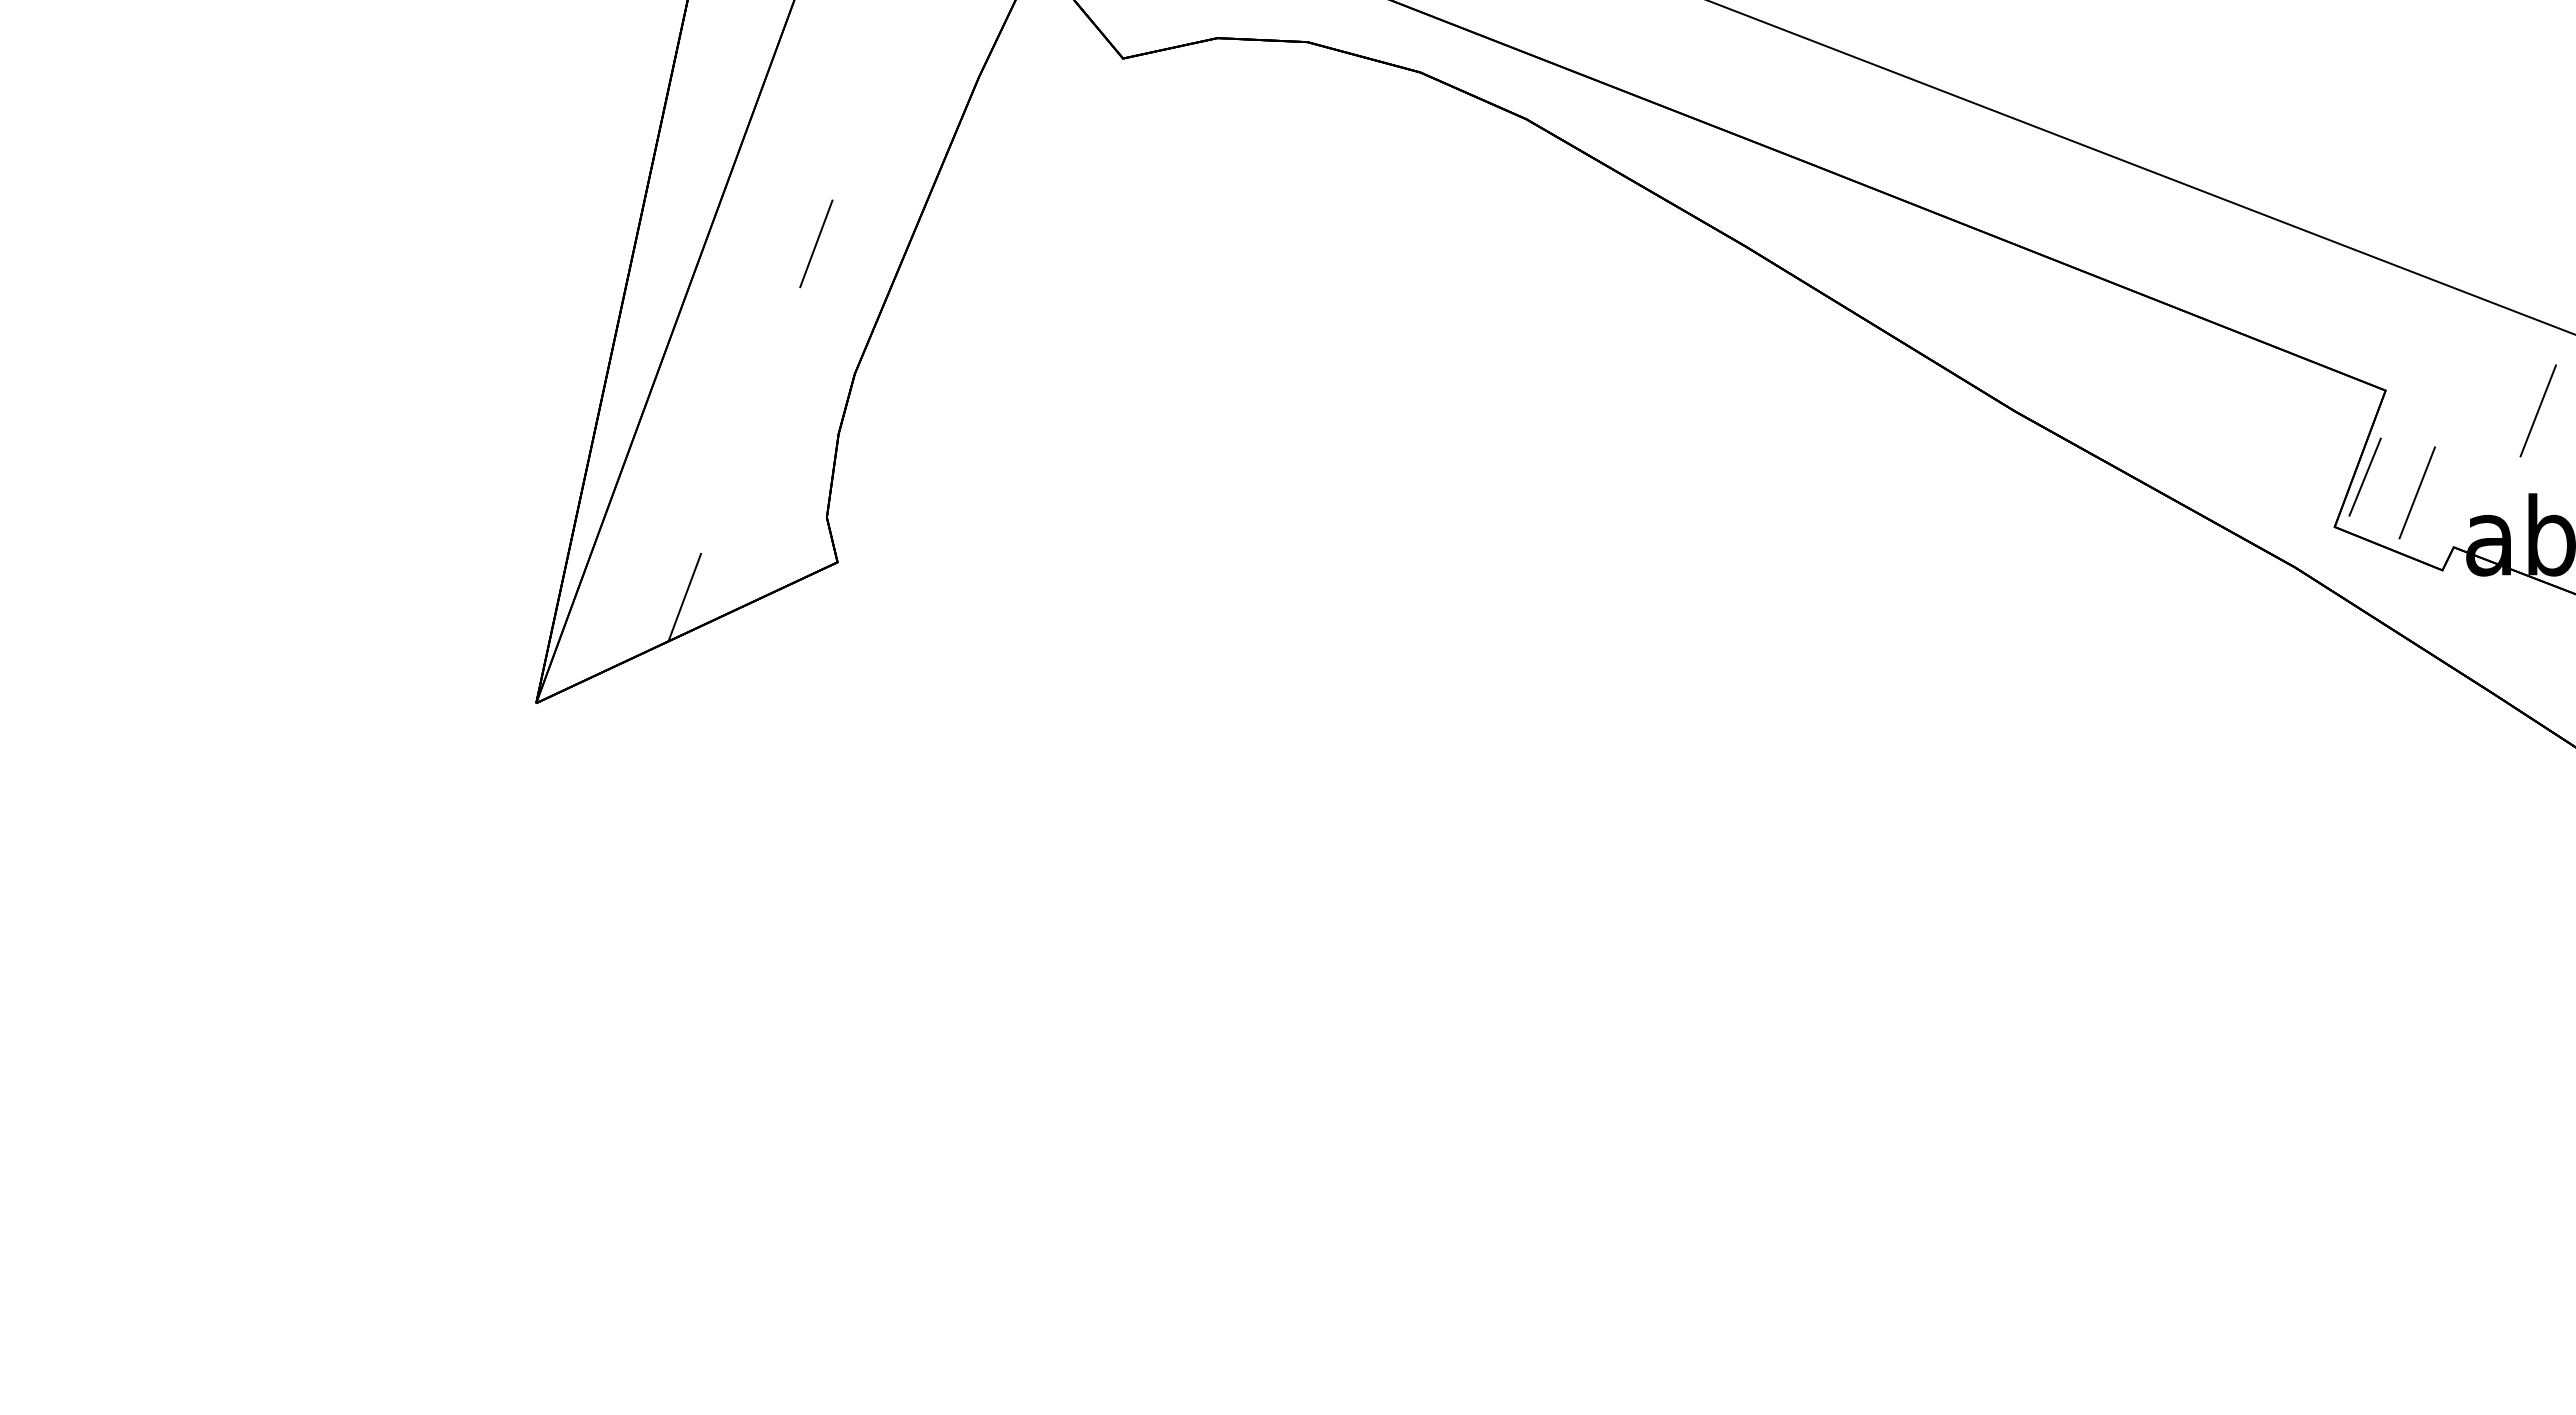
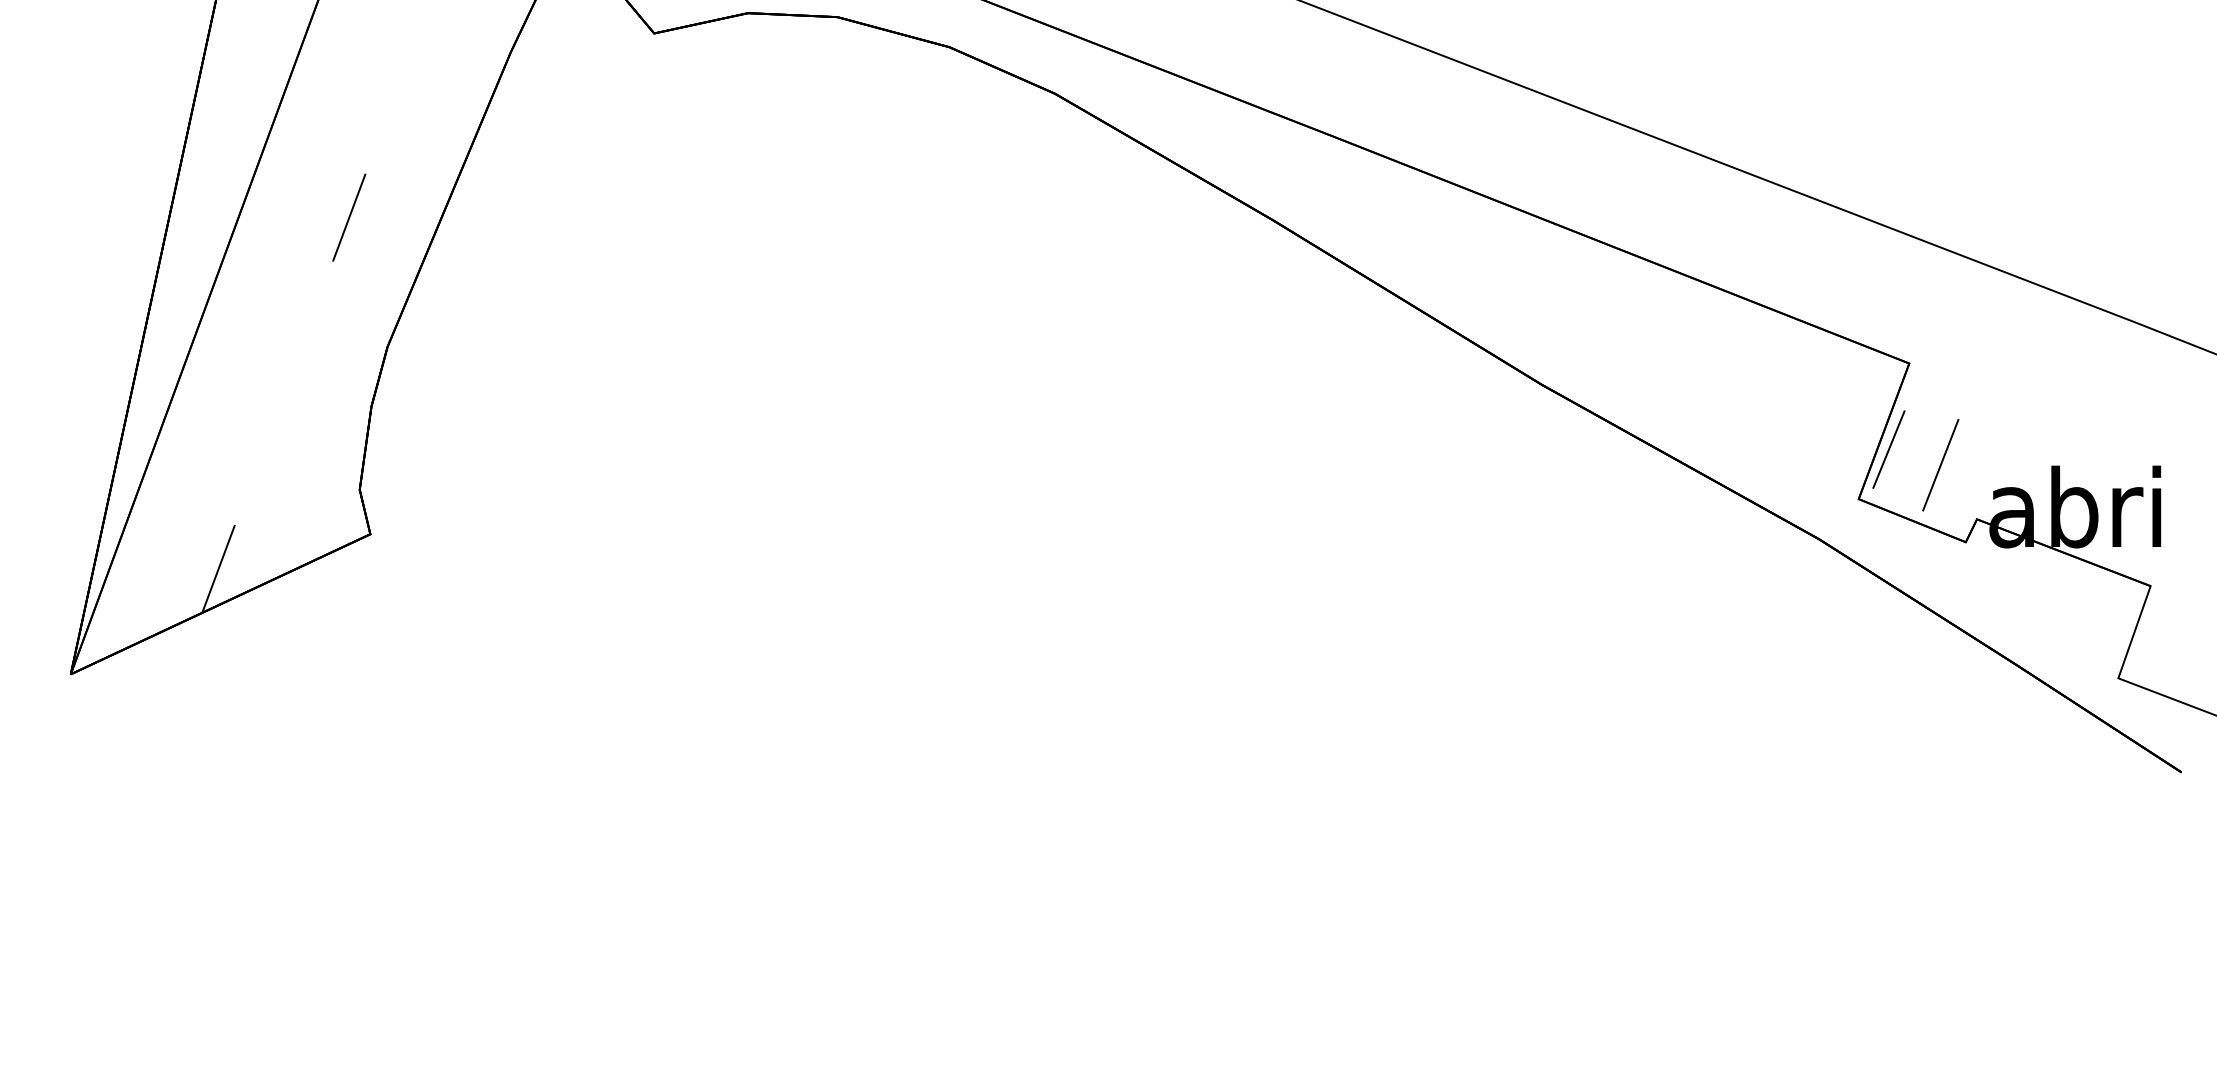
line: (2537, 410) -> (2060, 383), removed

